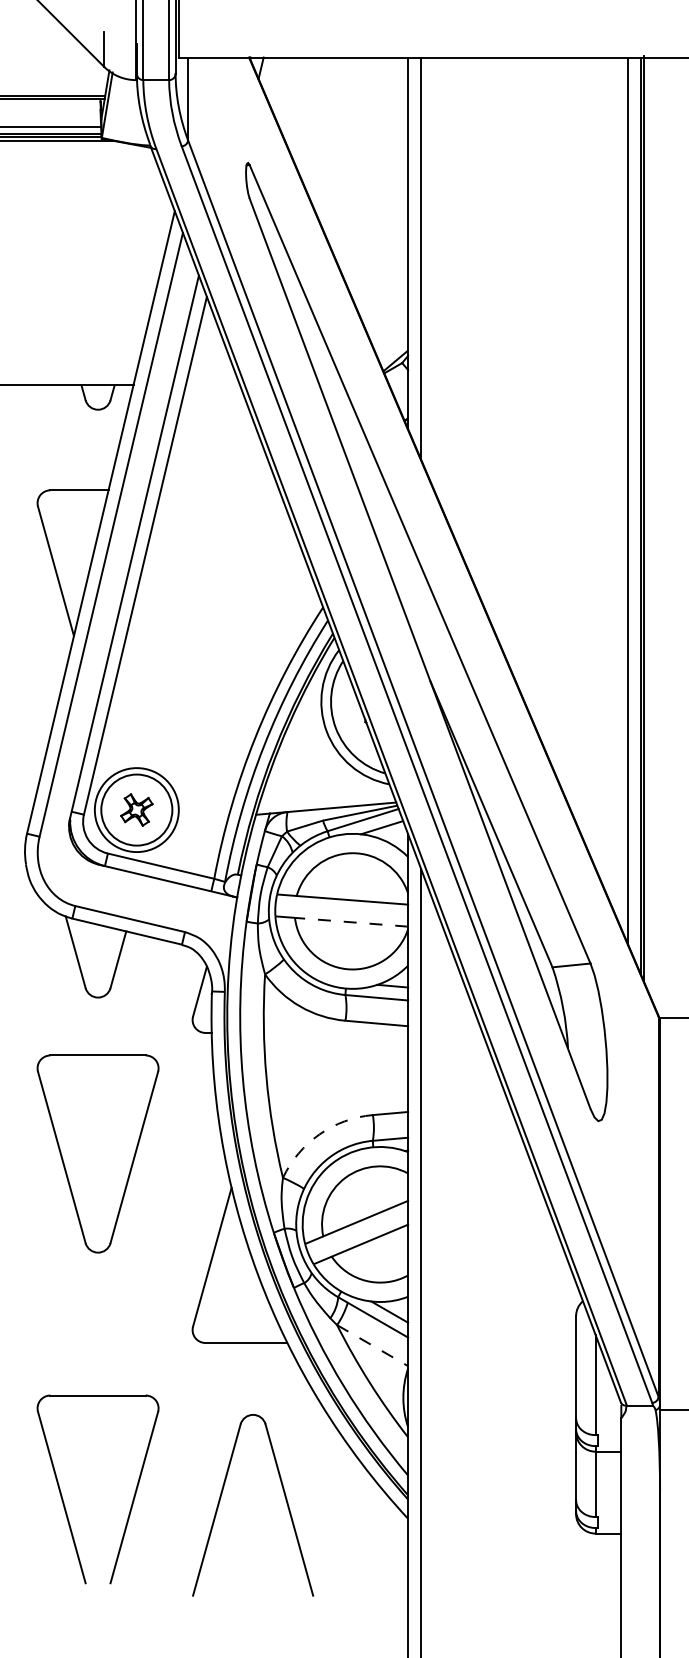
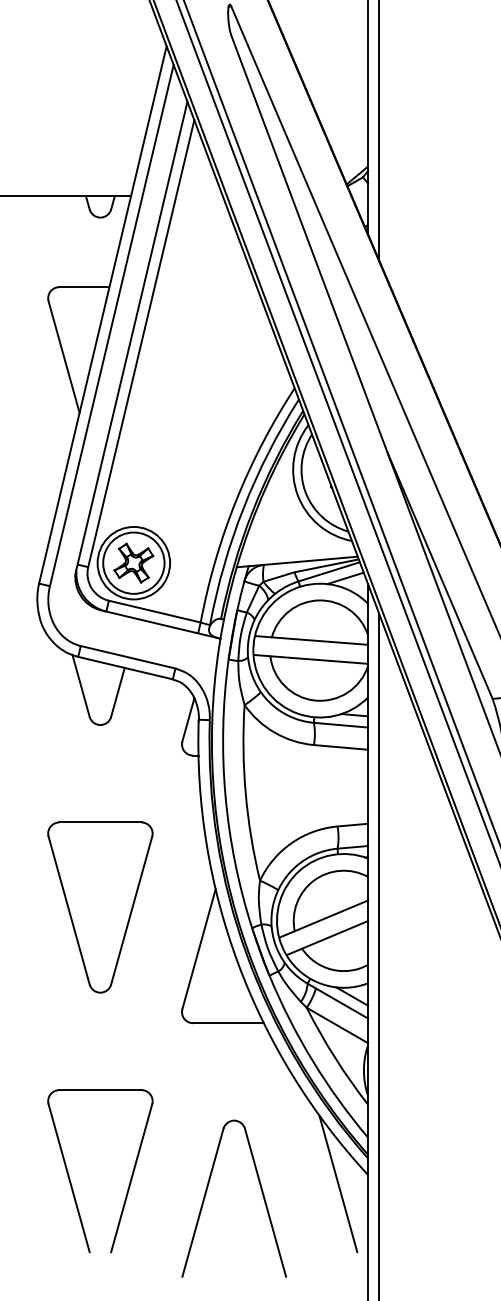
part: (136, 809) -> (133, 562), size x1.43
line: (351, 922) -> (319, 660), dashed -> solid
arc: (319, 1134) -> (291, 843), dashed -> solid
part: (97, 1153) -> (99, 907), moved
line: (372, 1345) -> (337, 1025), dashed -> solid
part: (284, 1496) -> (261, 1191), moved
part: (63, 1499) -> (70, 1179), moved
line: (373, 1528) -> (338, 1183), added

